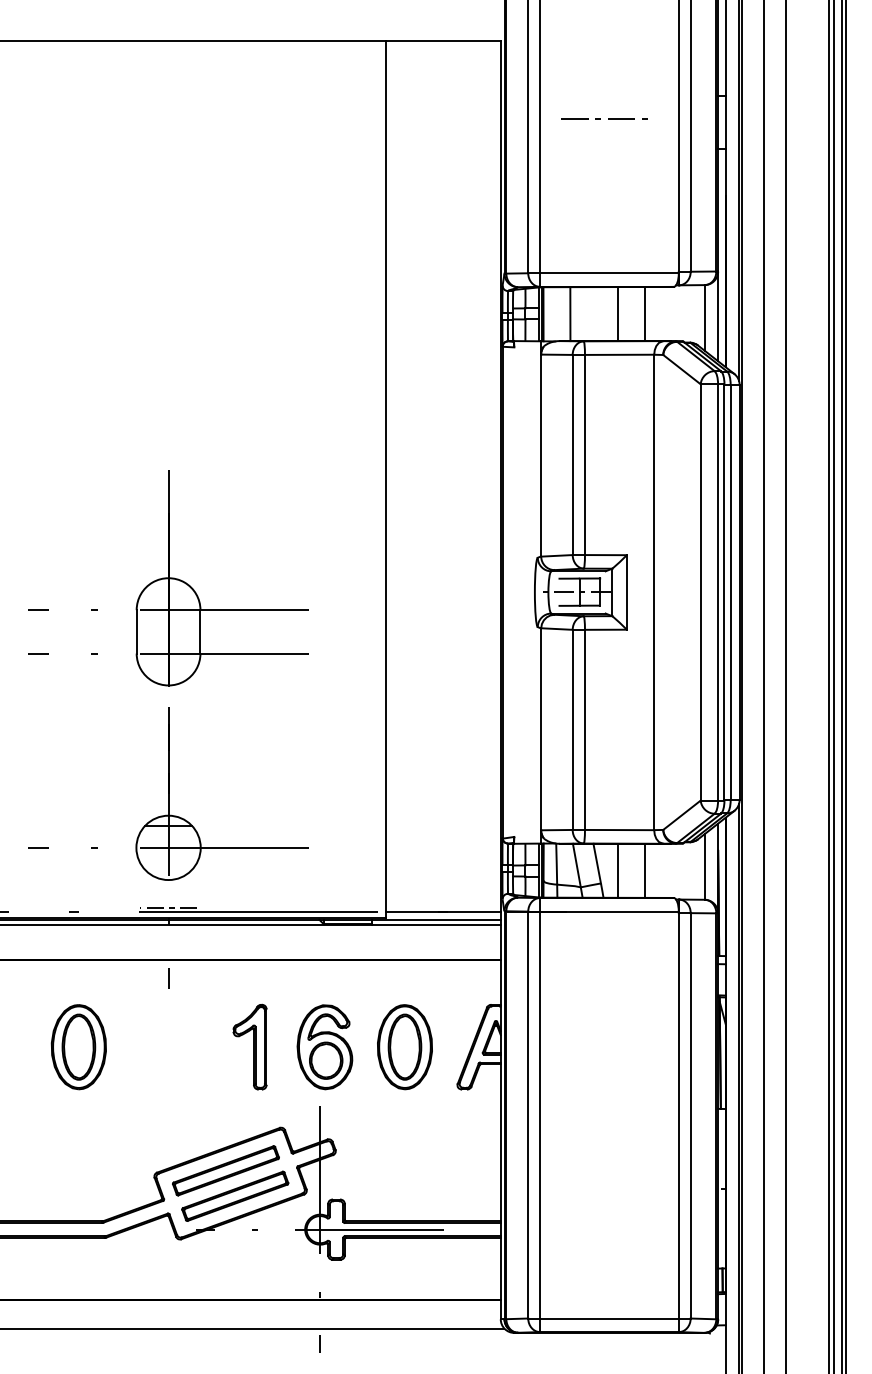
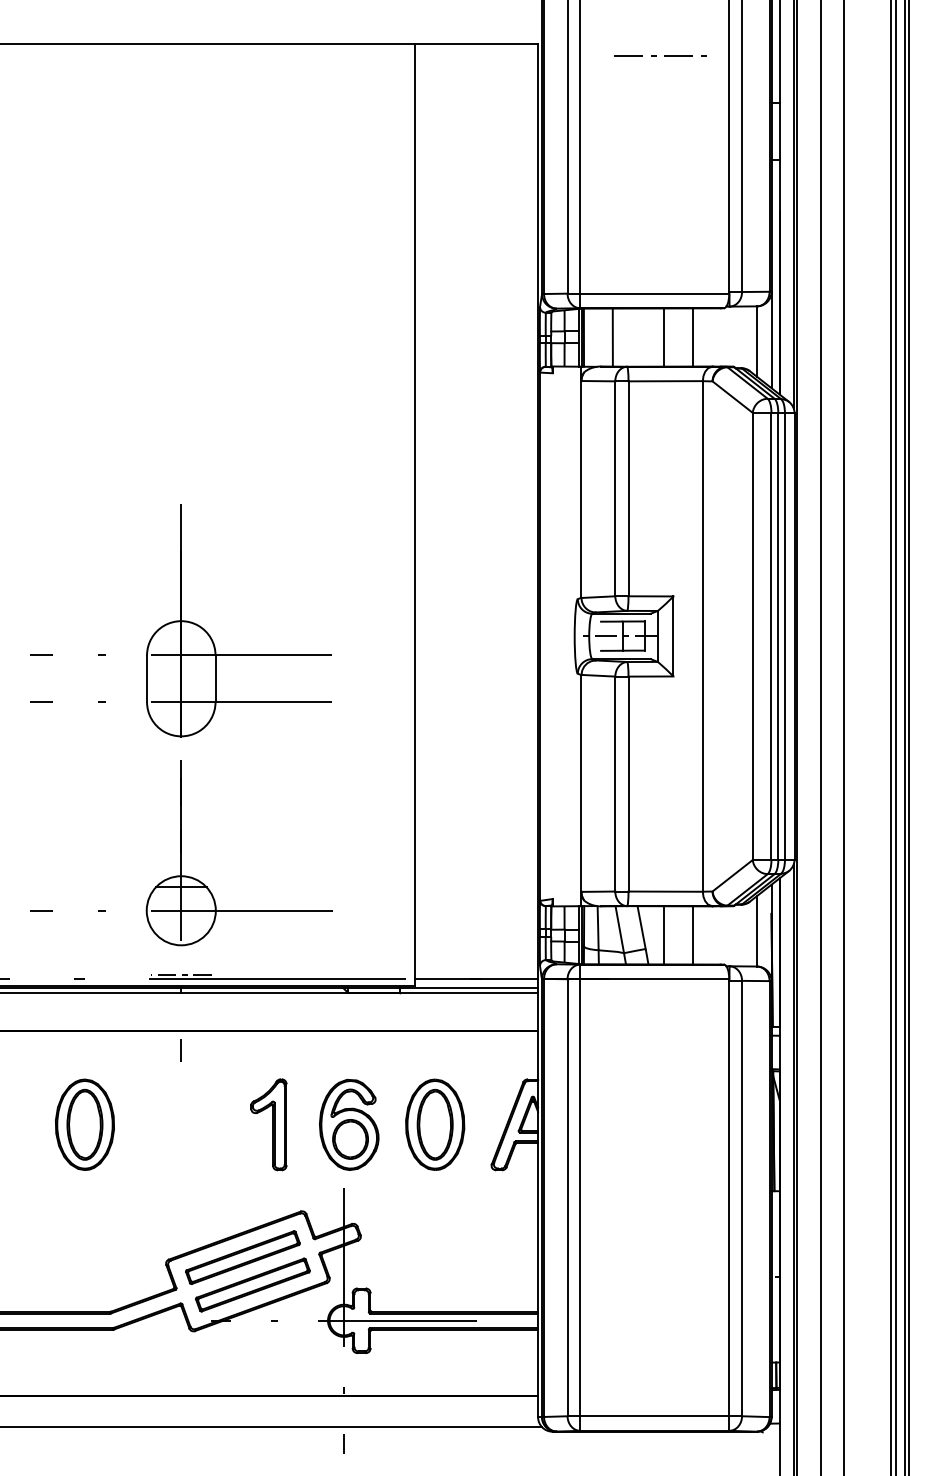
line: (600, 118) -> (656, 55), moved

